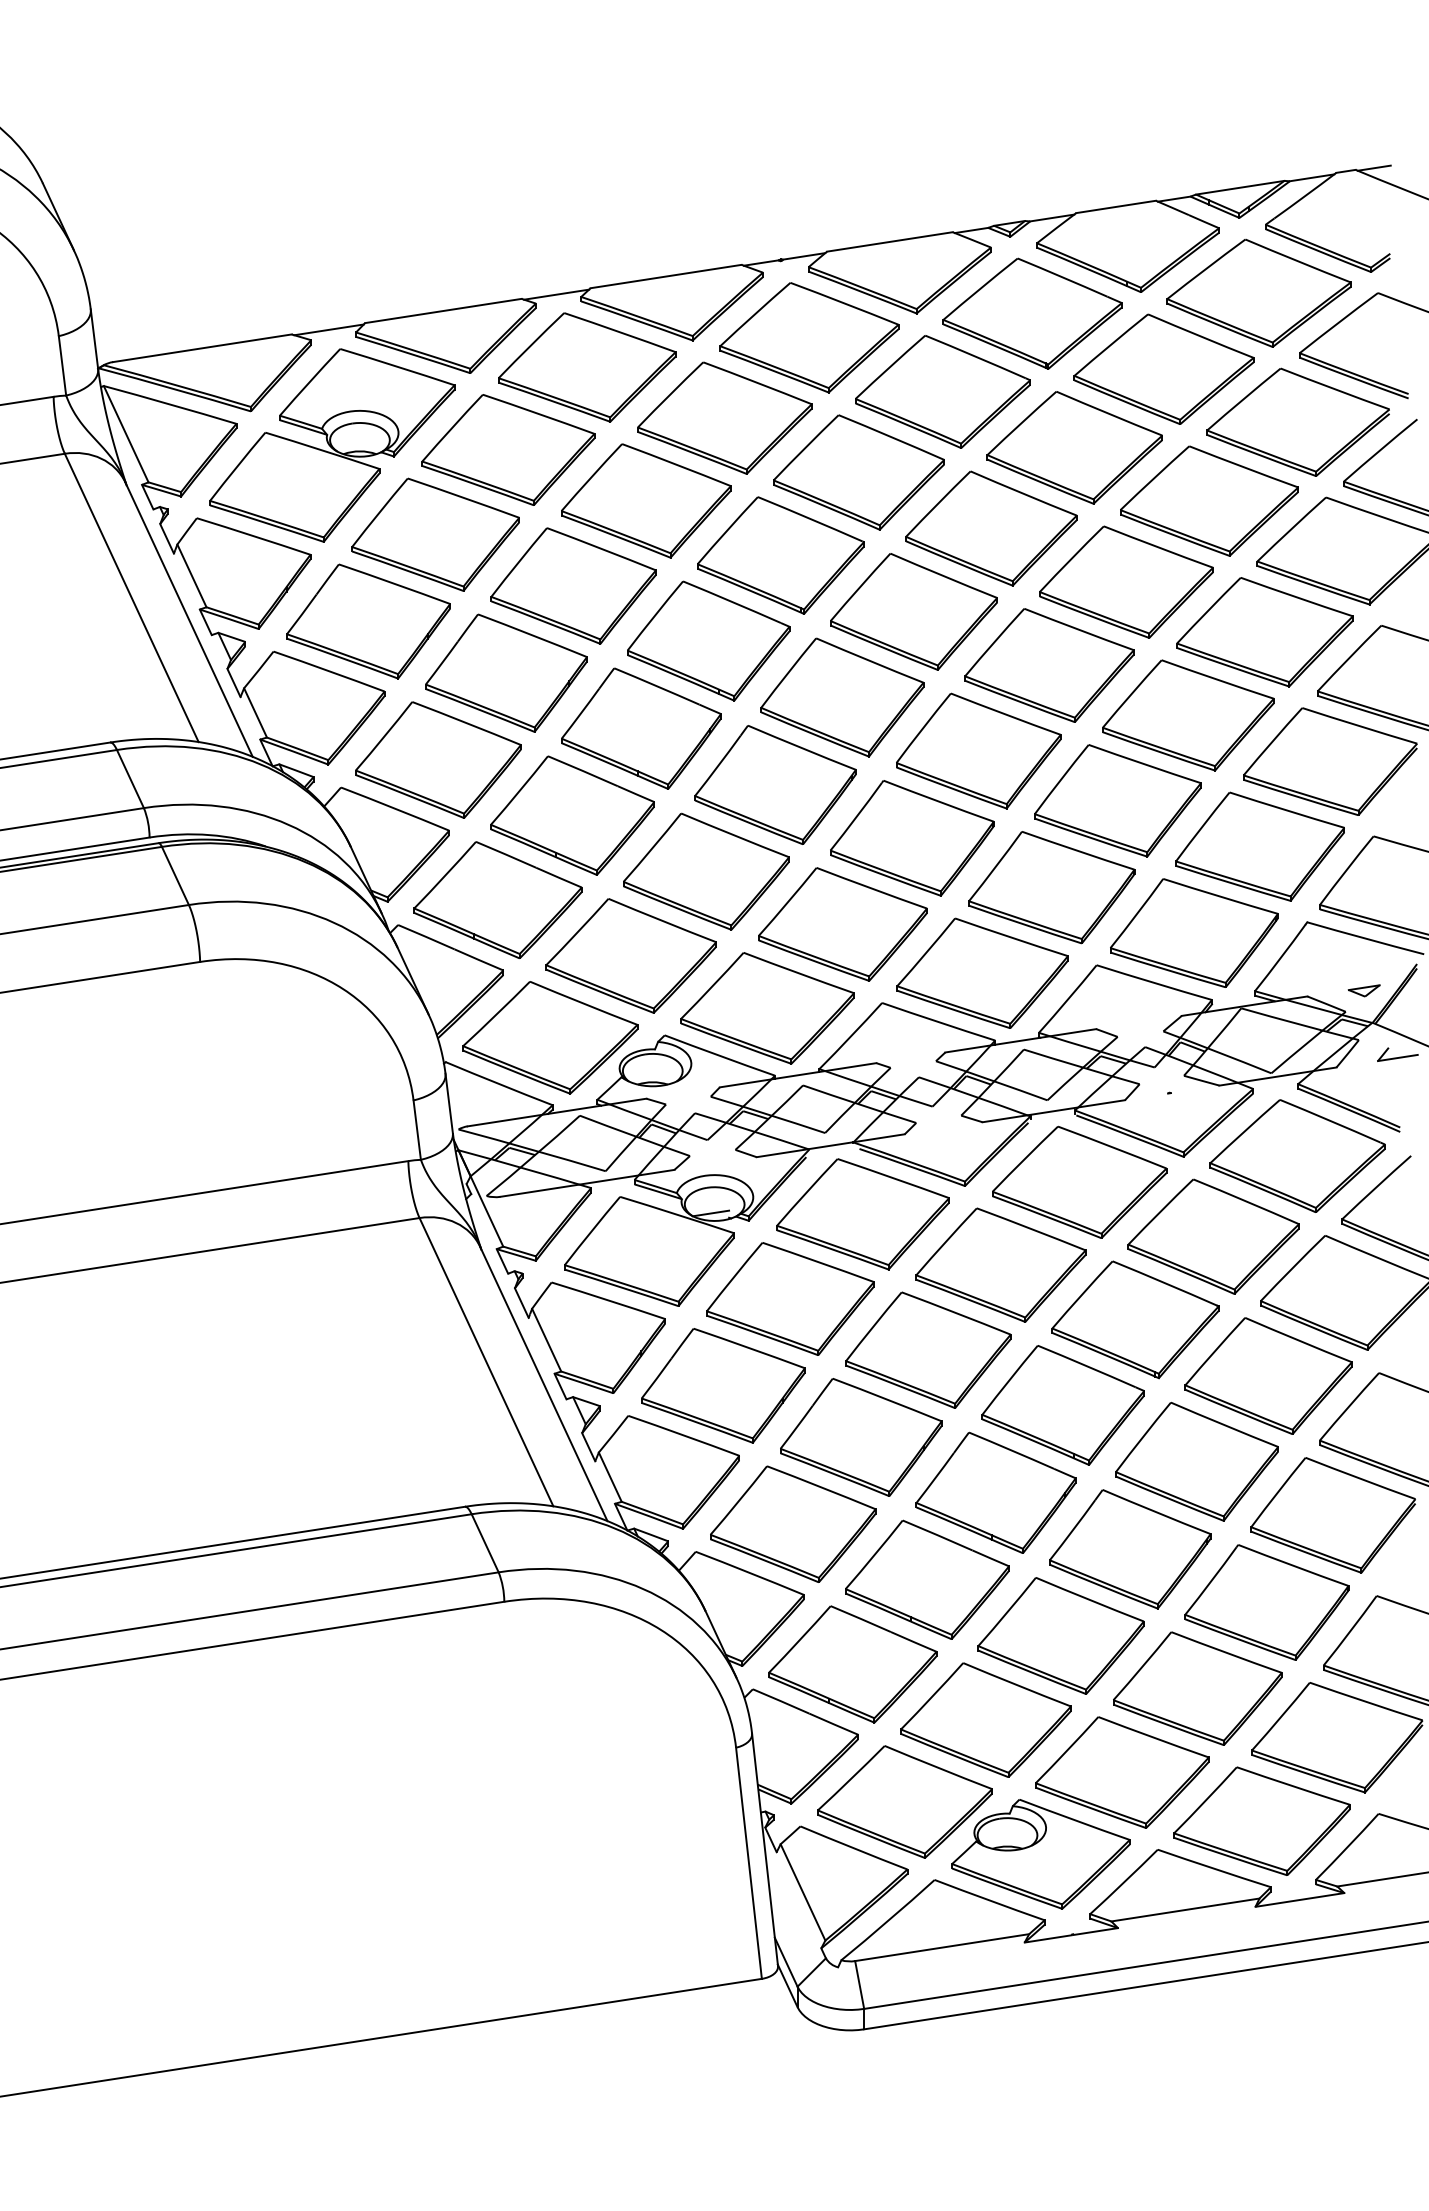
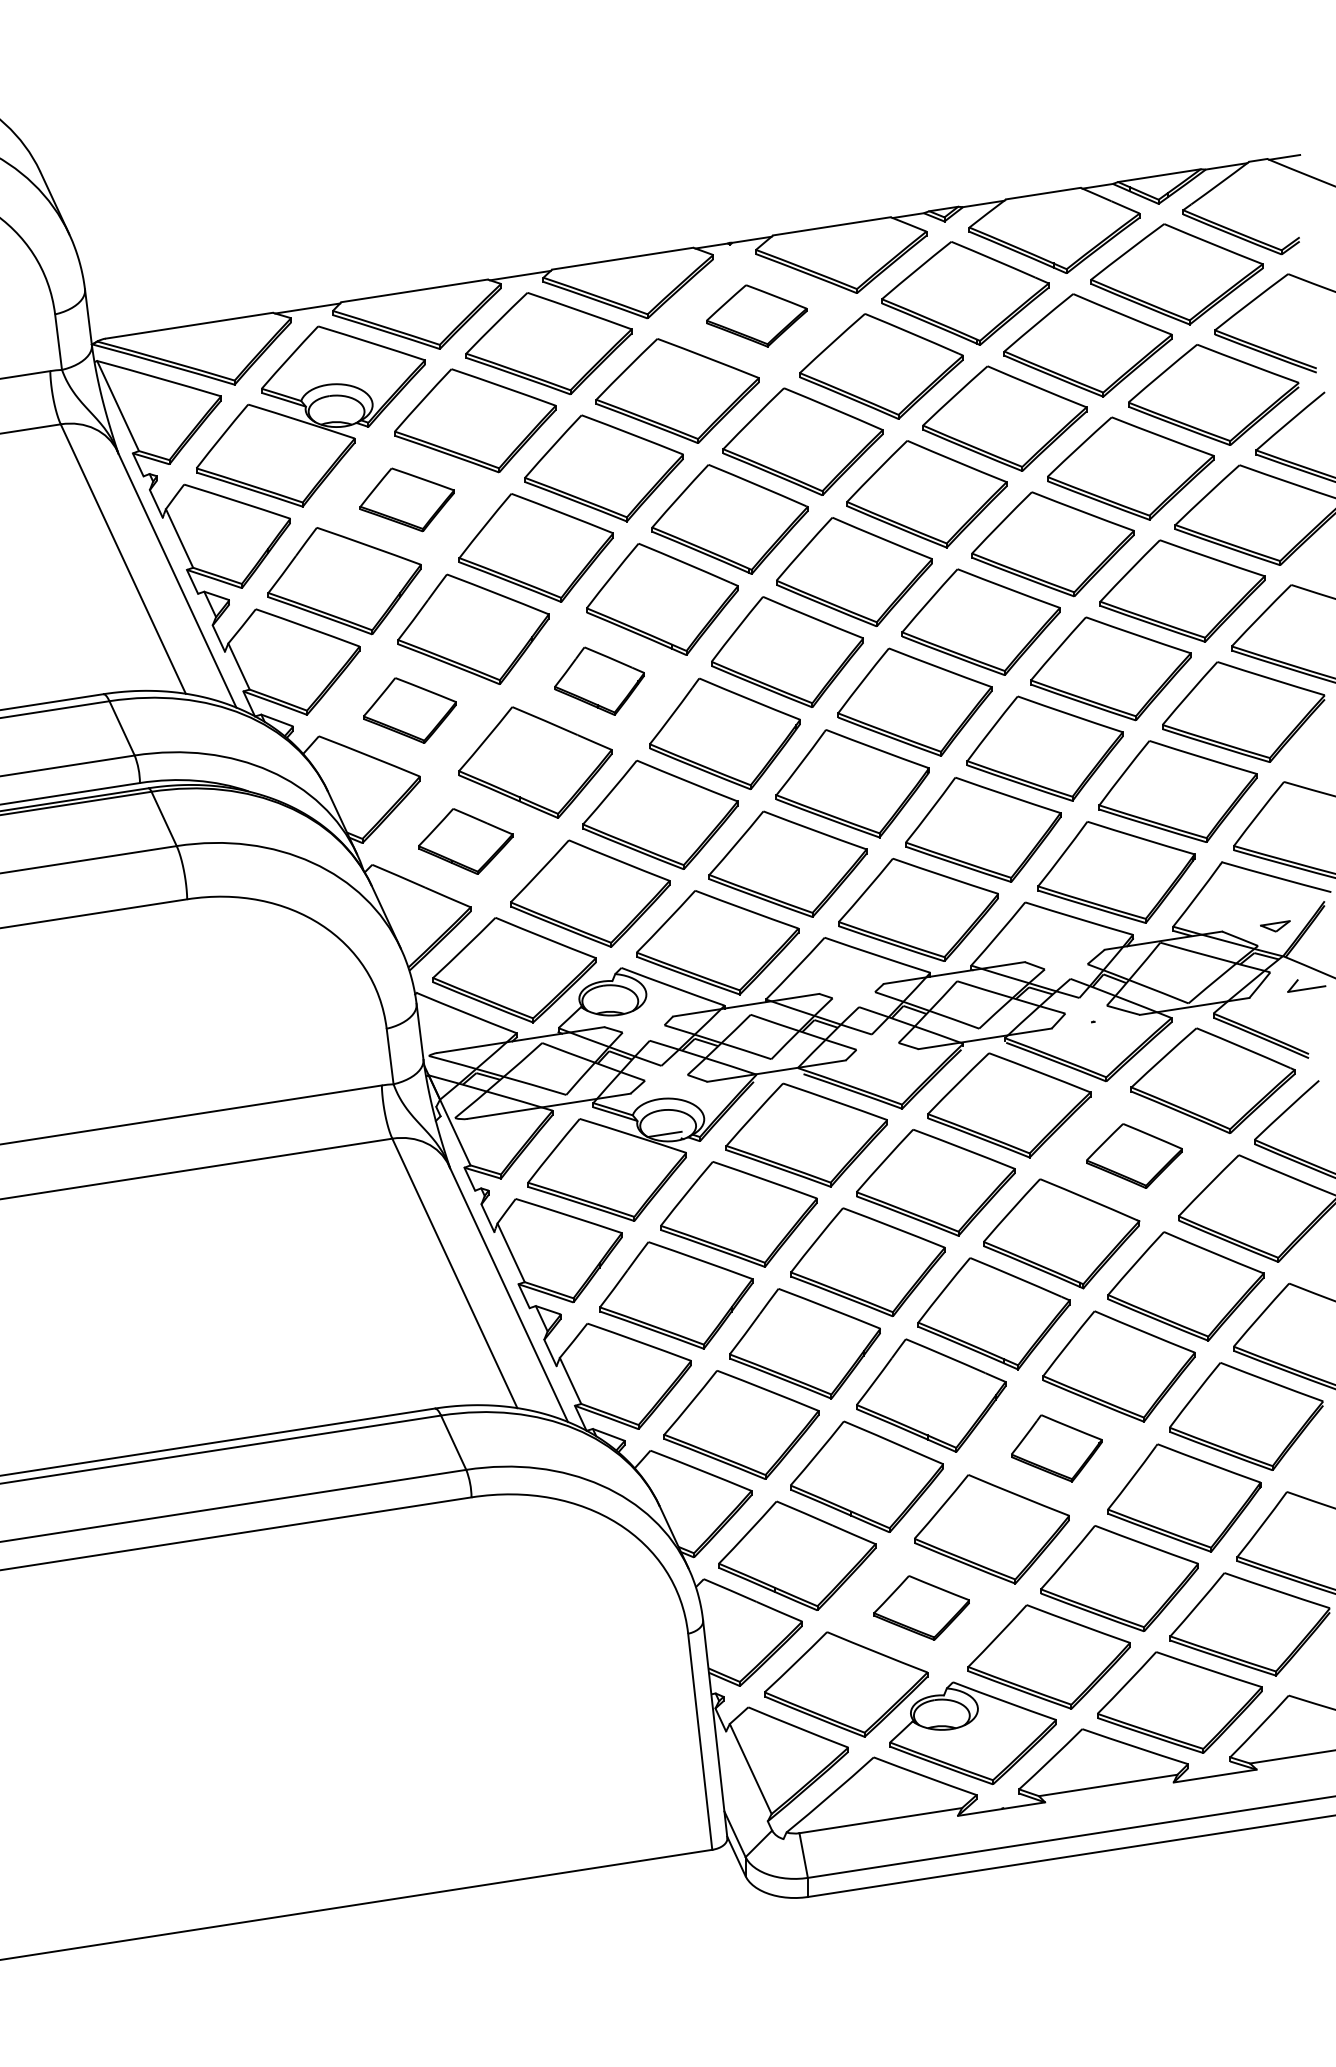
part: (809, 337) -> (756, 315), size x0.6
part: (435, 534) -> (407, 499), size x0.6
part: (641, 728) -> (599, 681), size x0.6
part: (438, 759) -> (410, 710), size x0.6
part: (497, 899) -> (465, 840), size x0.6
part: (1213, 1236) -> (1134, 1155), size x0.6
part: (1130, 1549) -> (1056, 1448), size x0.6
part: (985, 1719) -> (921, 1607), size x0.6

